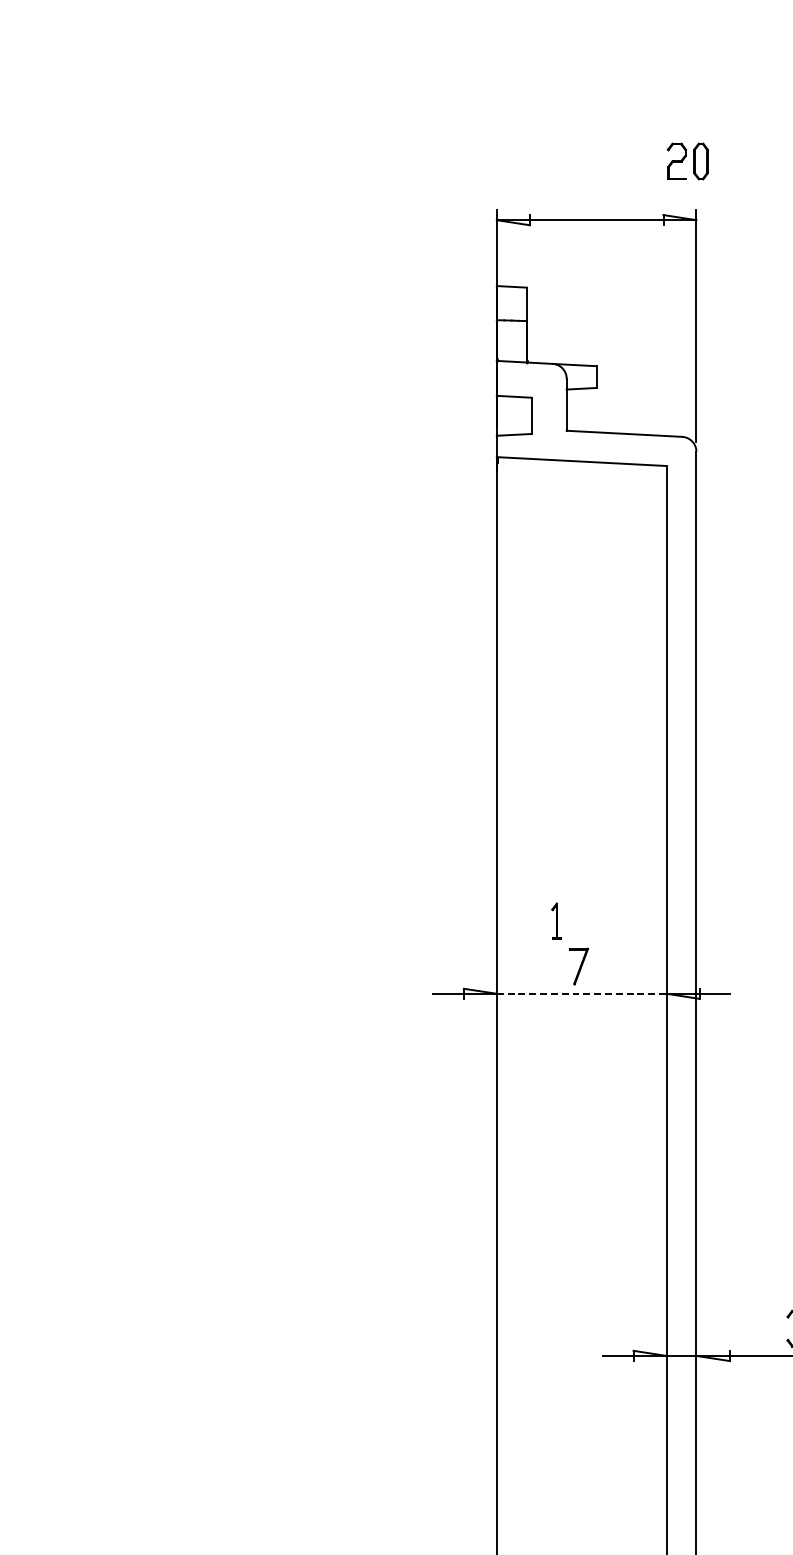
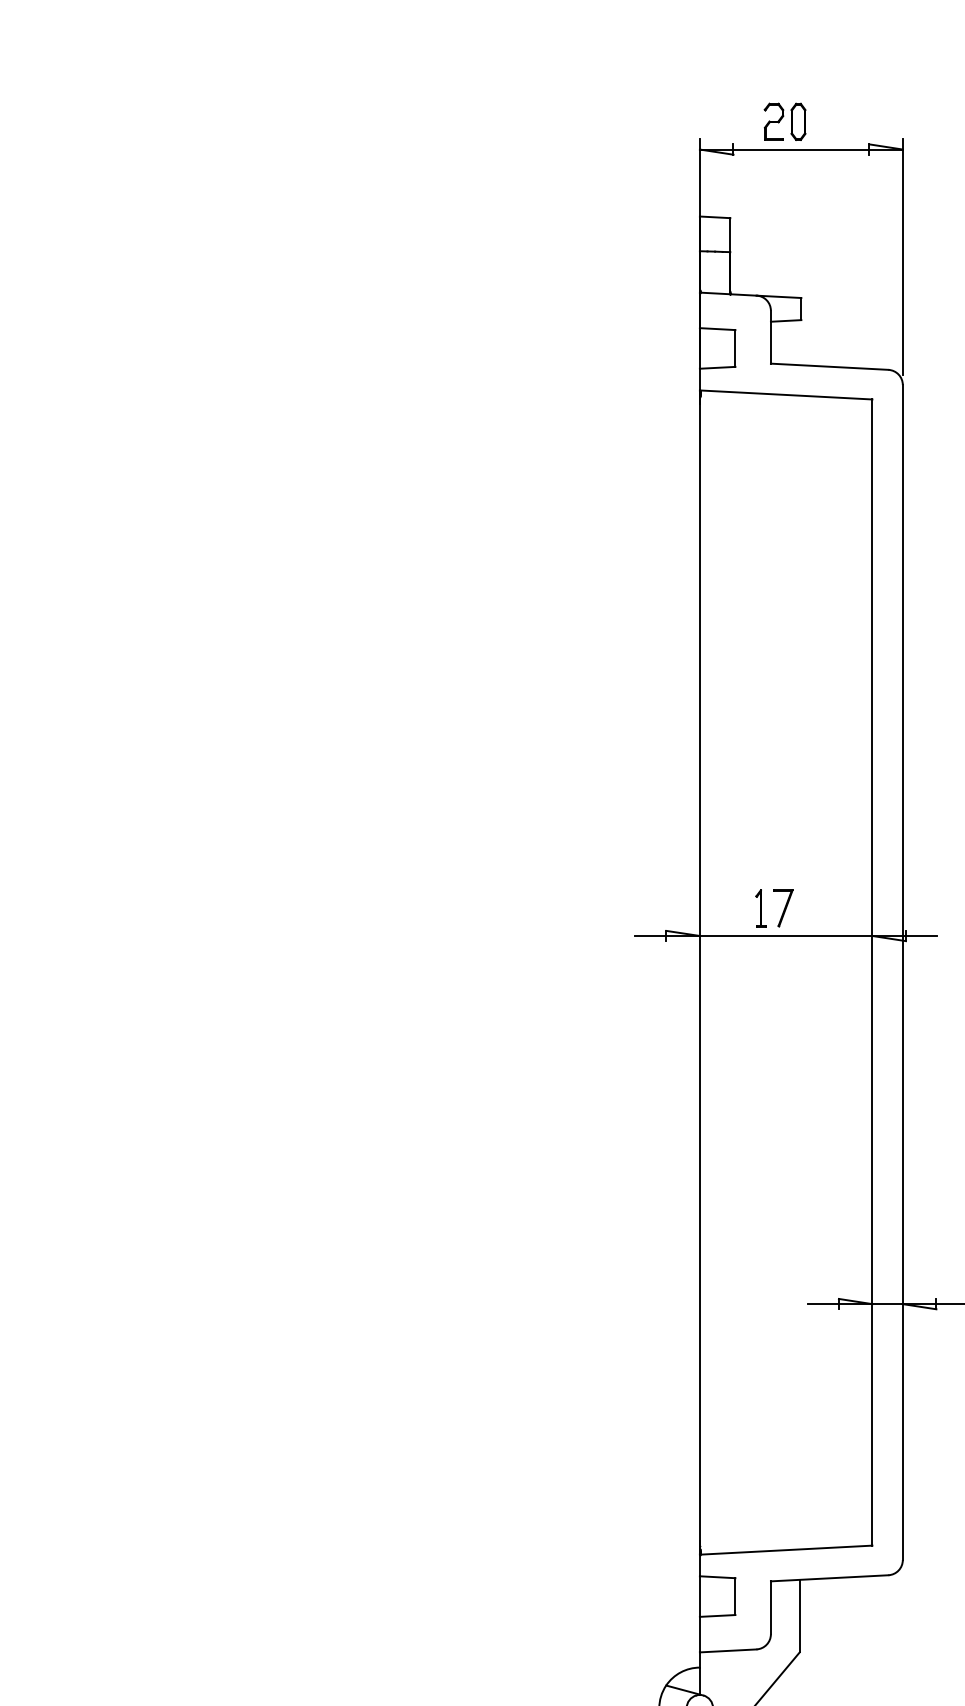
part: (687, 161) -> (784, 121), moved
part: (556, 921) -> (760, 908), moved
line: (582, 993) -> (786, 935), dashed -> solid

